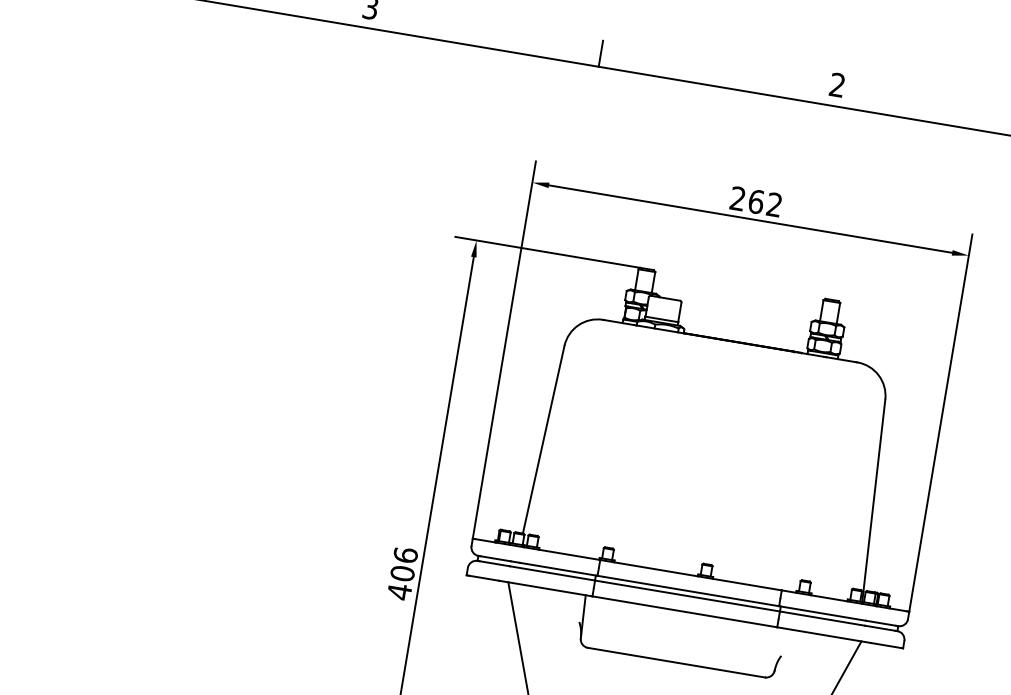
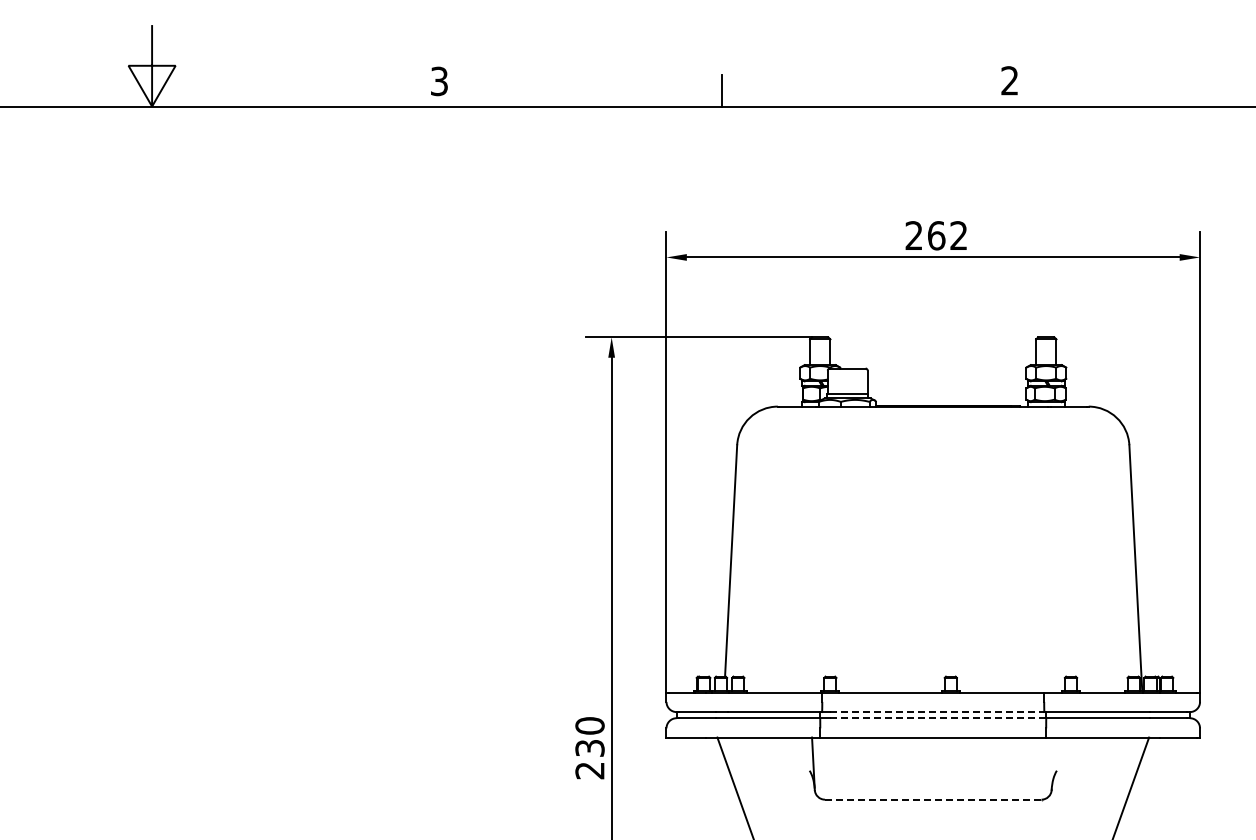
text: (402, 573) -> (589, 748), 406 -> 230
line: (691, 591) -> (937, 712), solid -> dashed
line: (691, 596) -> (938, 718), solid -> dashed
line: (676, 662) -> (933, 799), solid -> dashed

